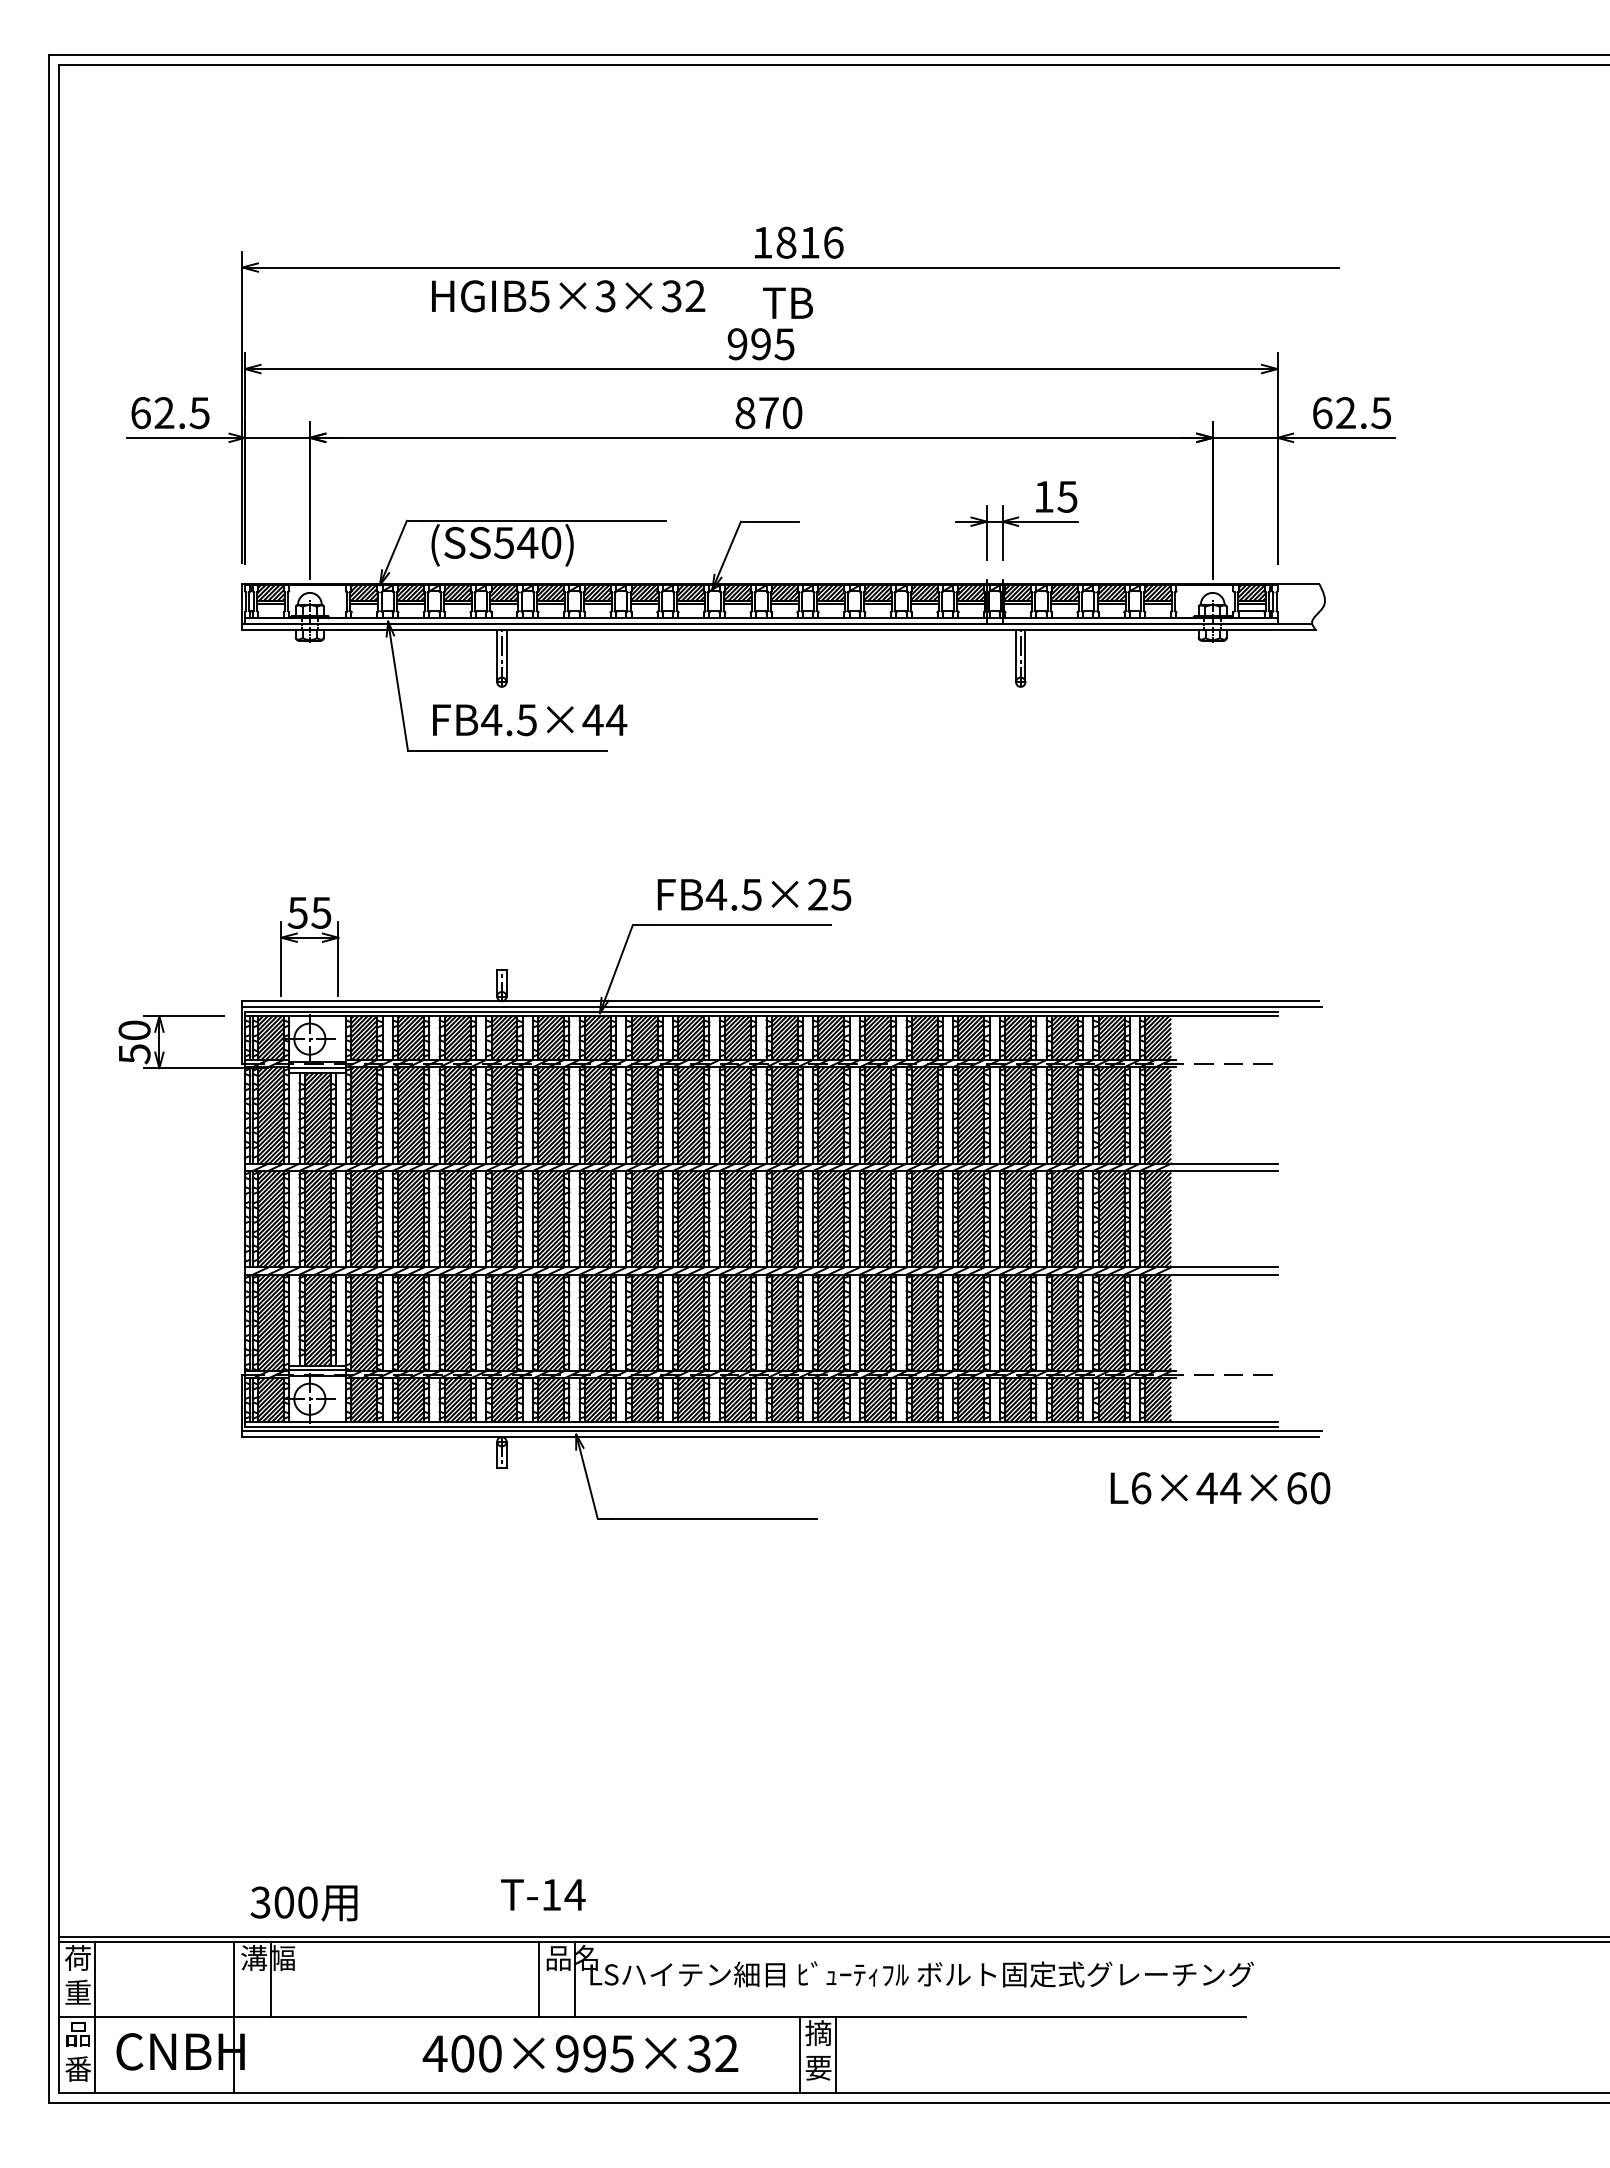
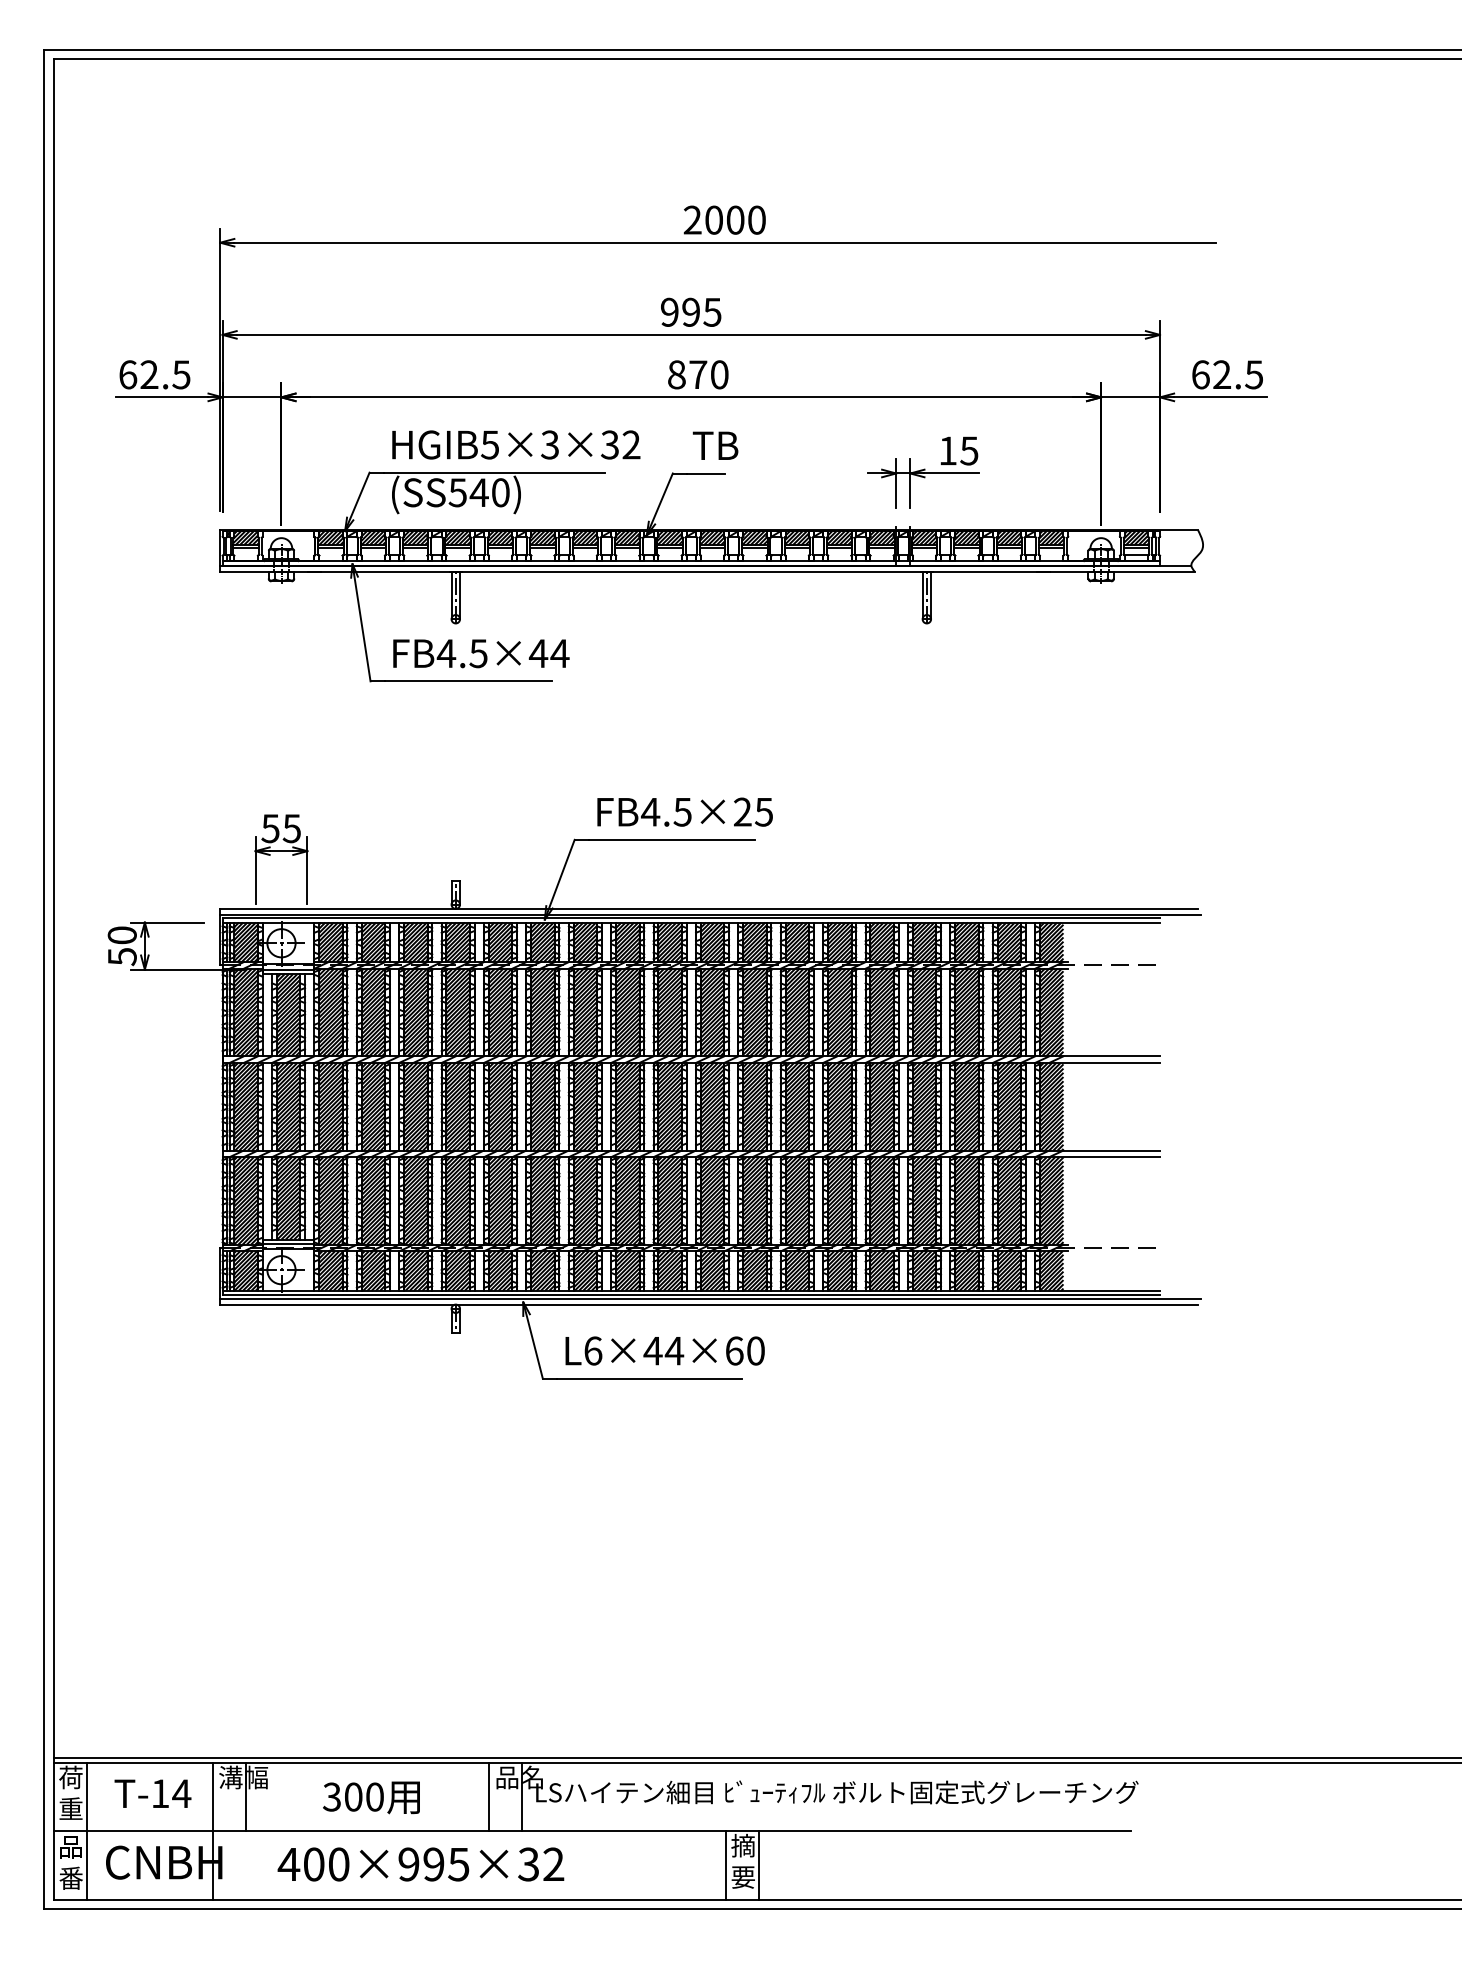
text: (798, 242) -> (725, 220), 1816 -> 2000
text: (568, 296) -> (516, 445), moved
text: (787, 302) -> (715, 445), moved
text: (1220, 1488) -> (665, 1351), moved
text: (543, 1894) -> (153, 1793), moved
text: (303, 1903) -> (371, 1797), moved
text: (580, 2053) -> (420, 1864), moved

